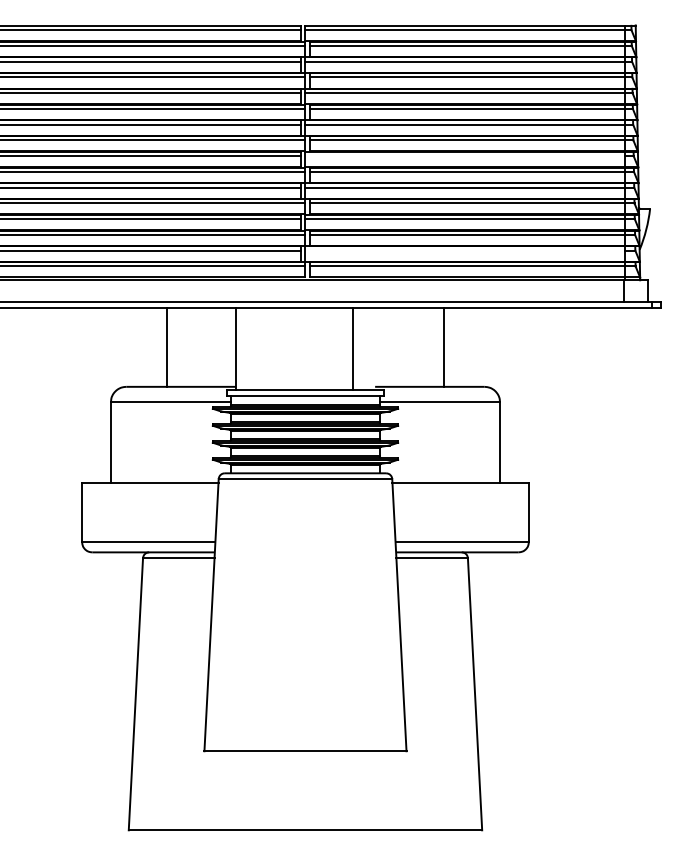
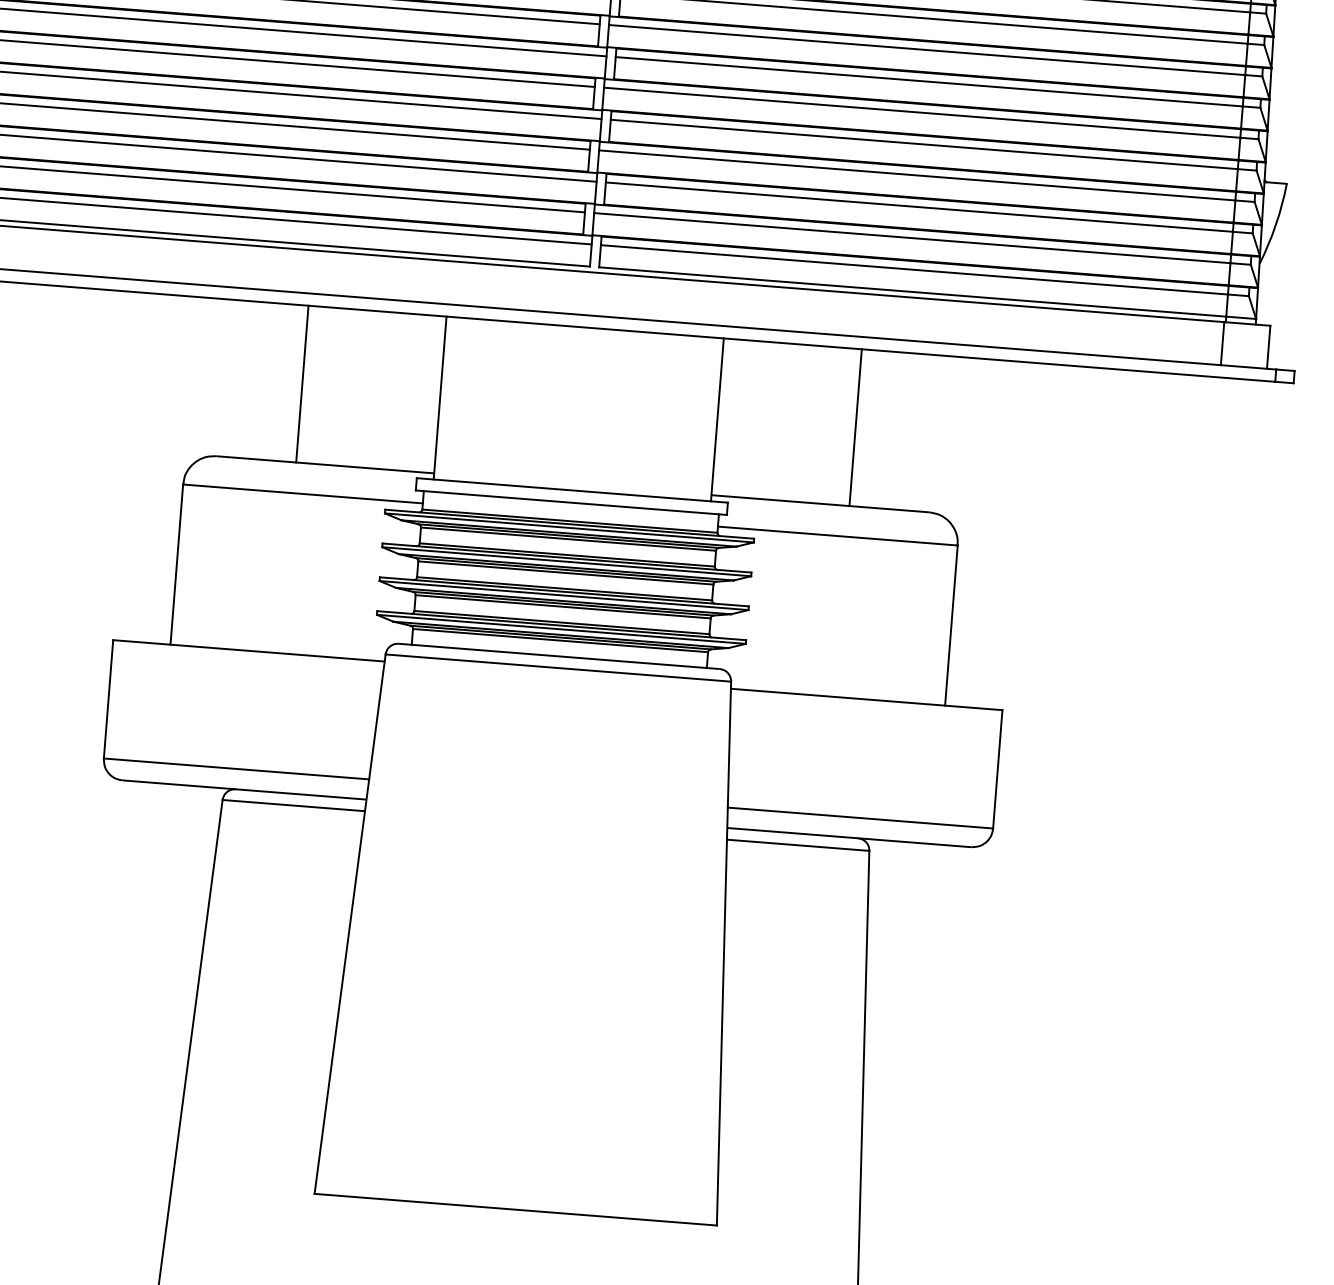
line: (465, 156) -> (927, 50), added
line: (465, 250) -> (912, 237), added
line: (353, 348) -> (718, 418), moved

